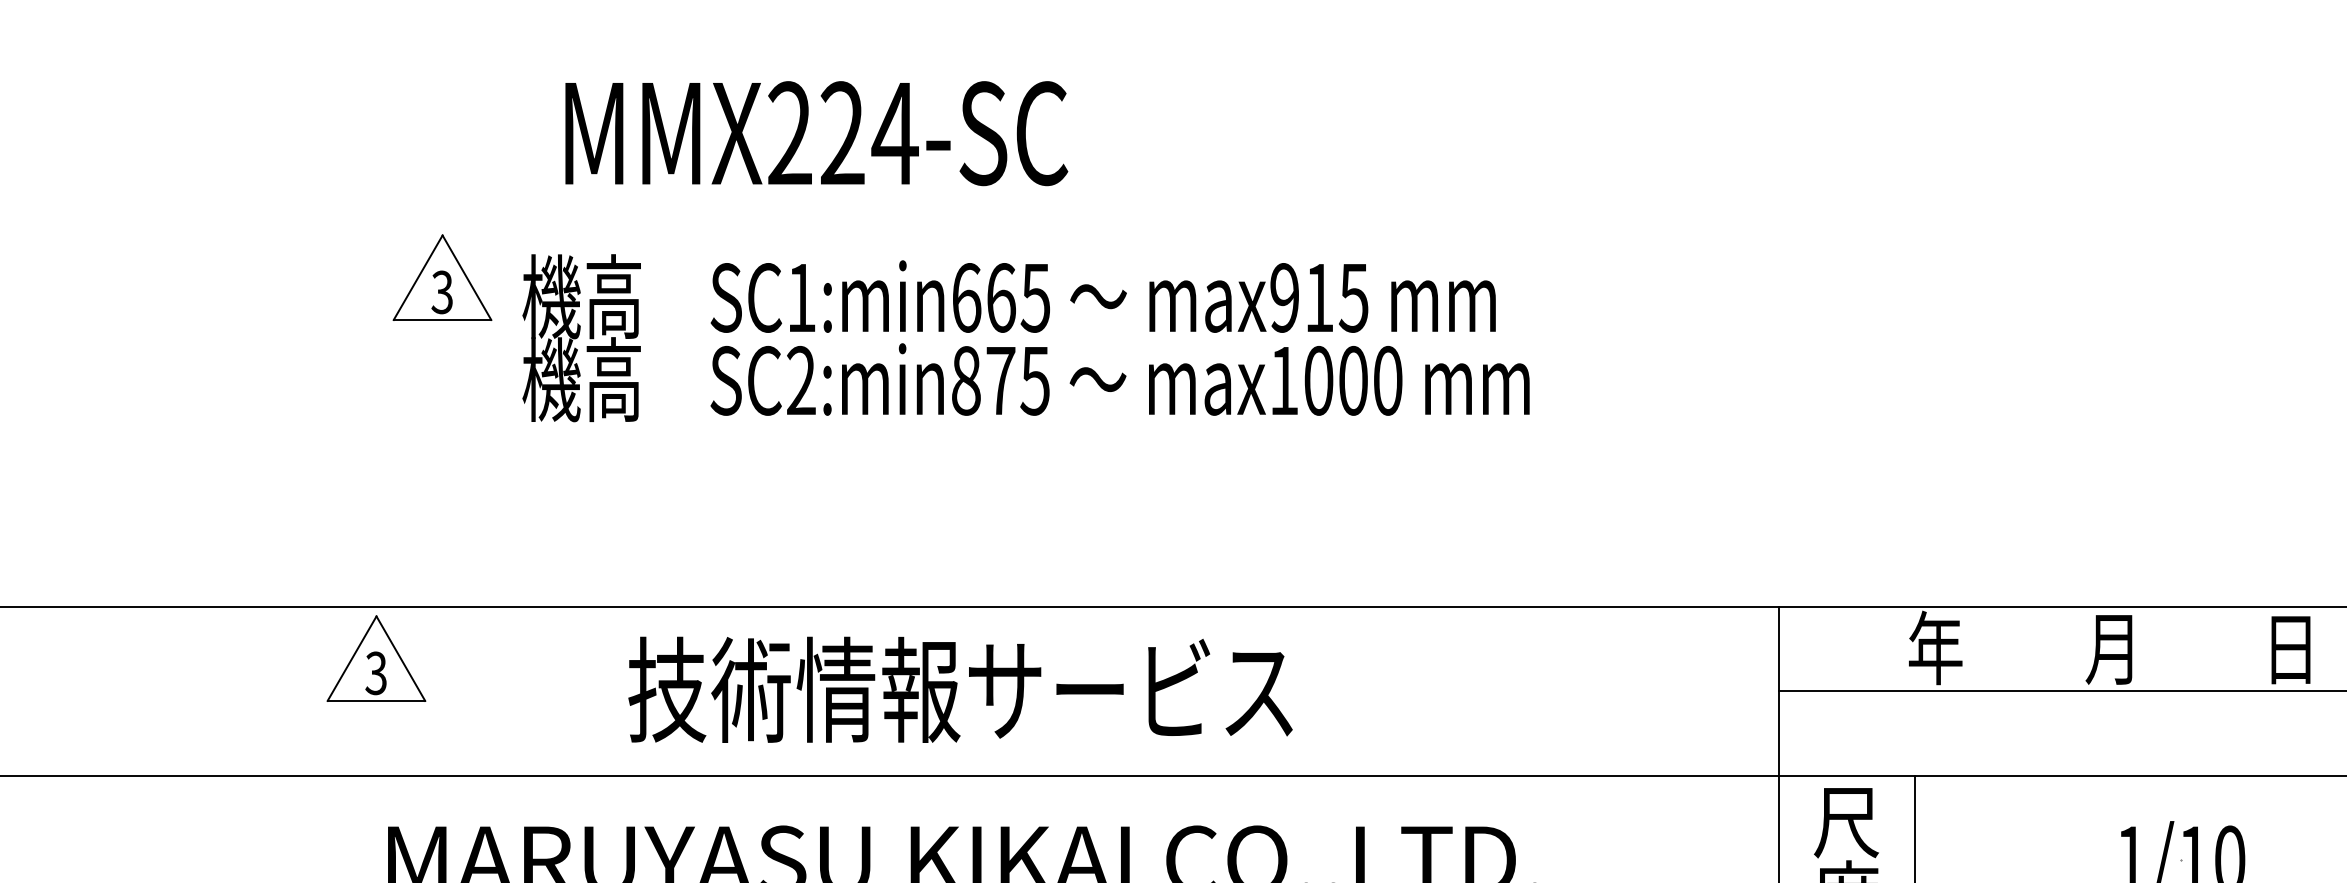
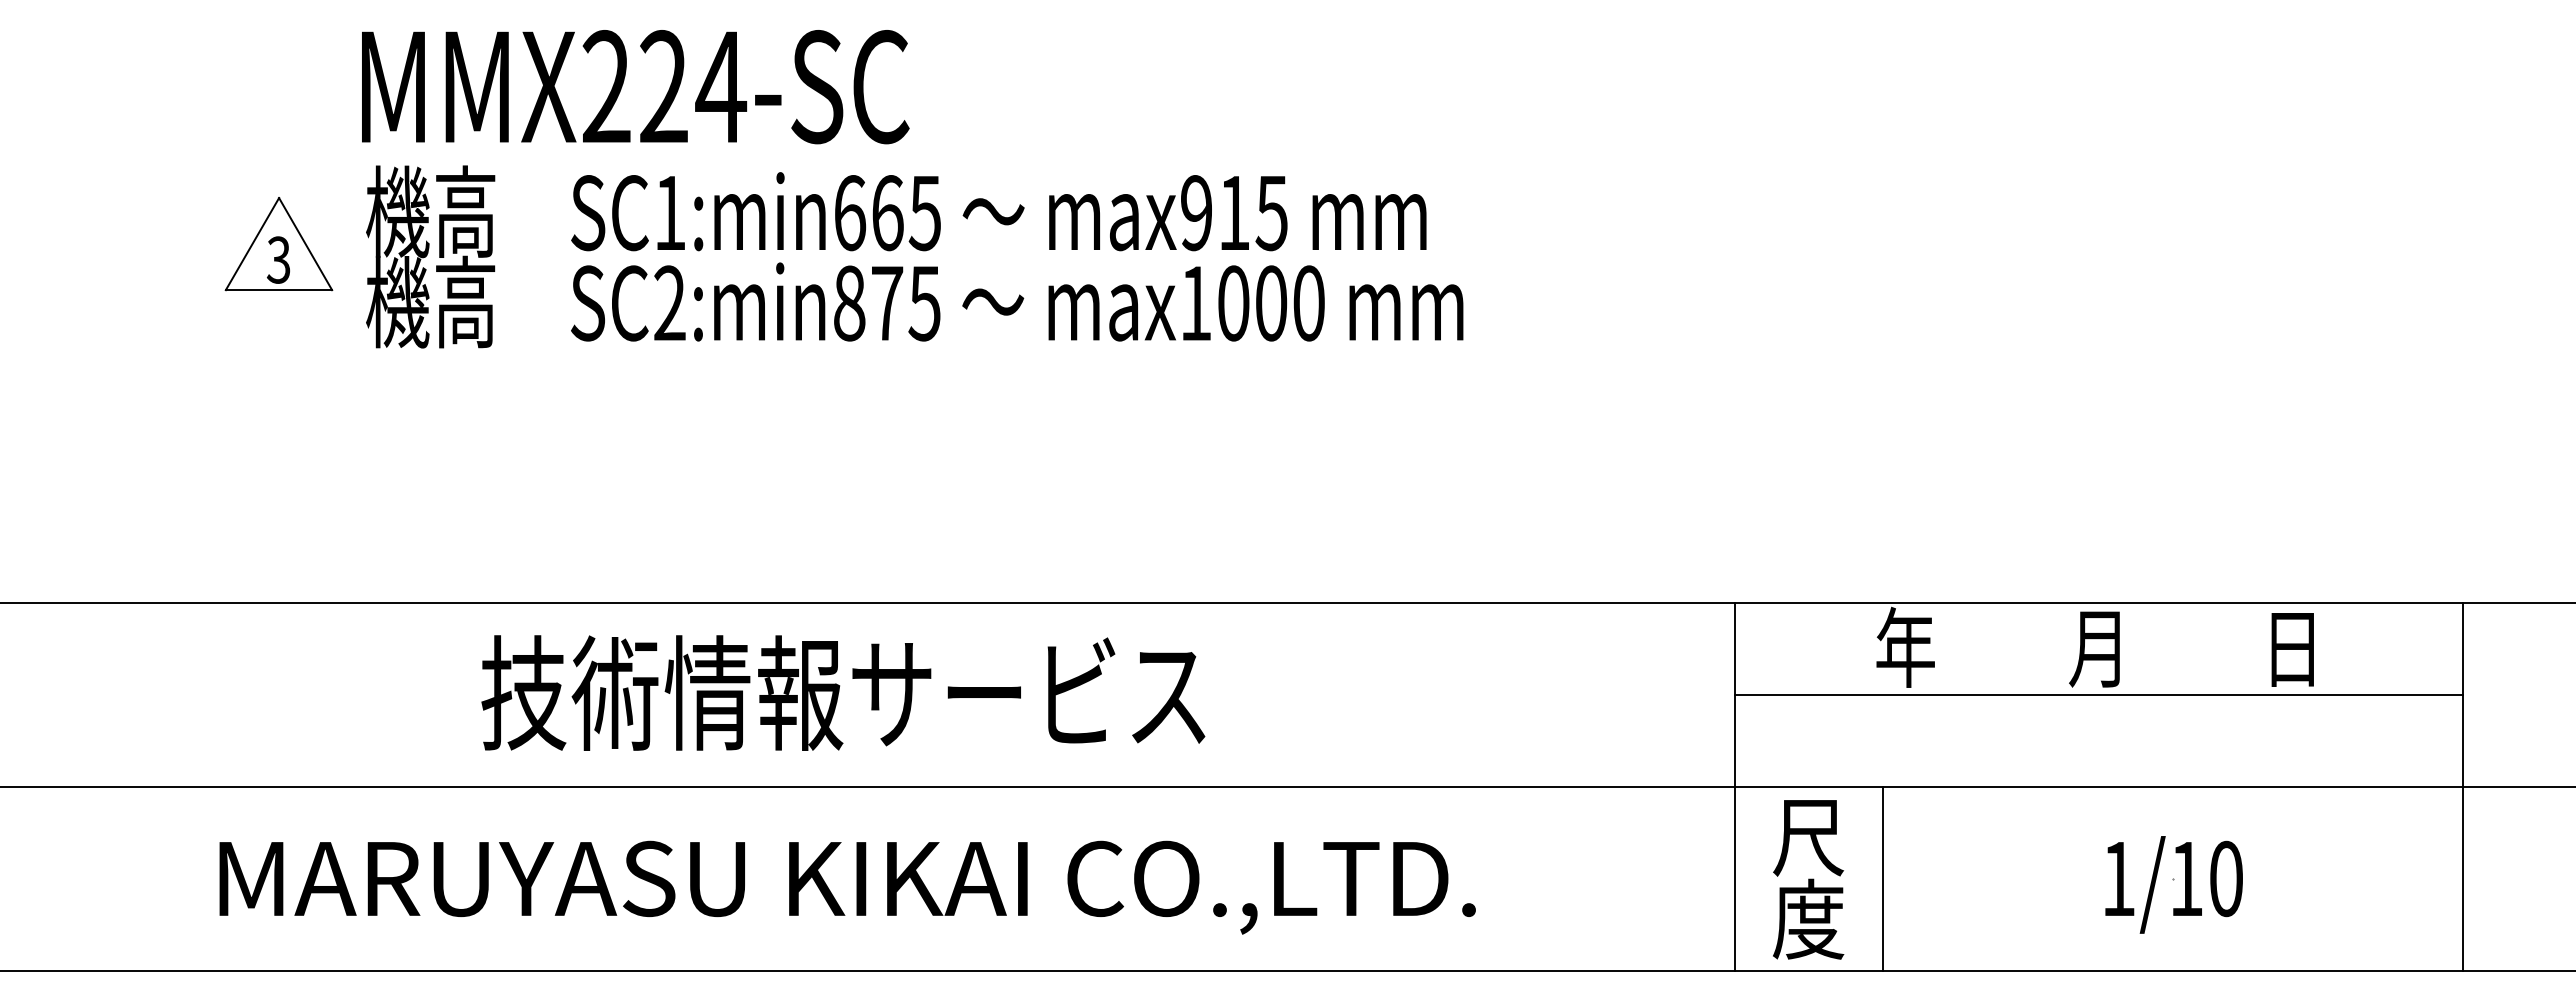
text: (816, 133) -> (635, 87), moved
text: (1025, 337) -> (914, 256), moved
part: (375, 659) -> (206, 659), removed

